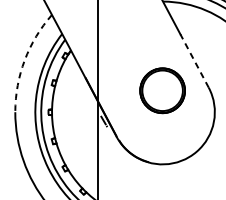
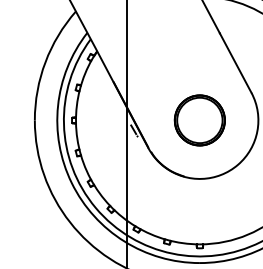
arc: (24, 60) -> (45, 62), dashed -> solid
line: (194, 61) -> (235, 63), dashed -> solid
part: (162, 90) -> (199, 120), moved

